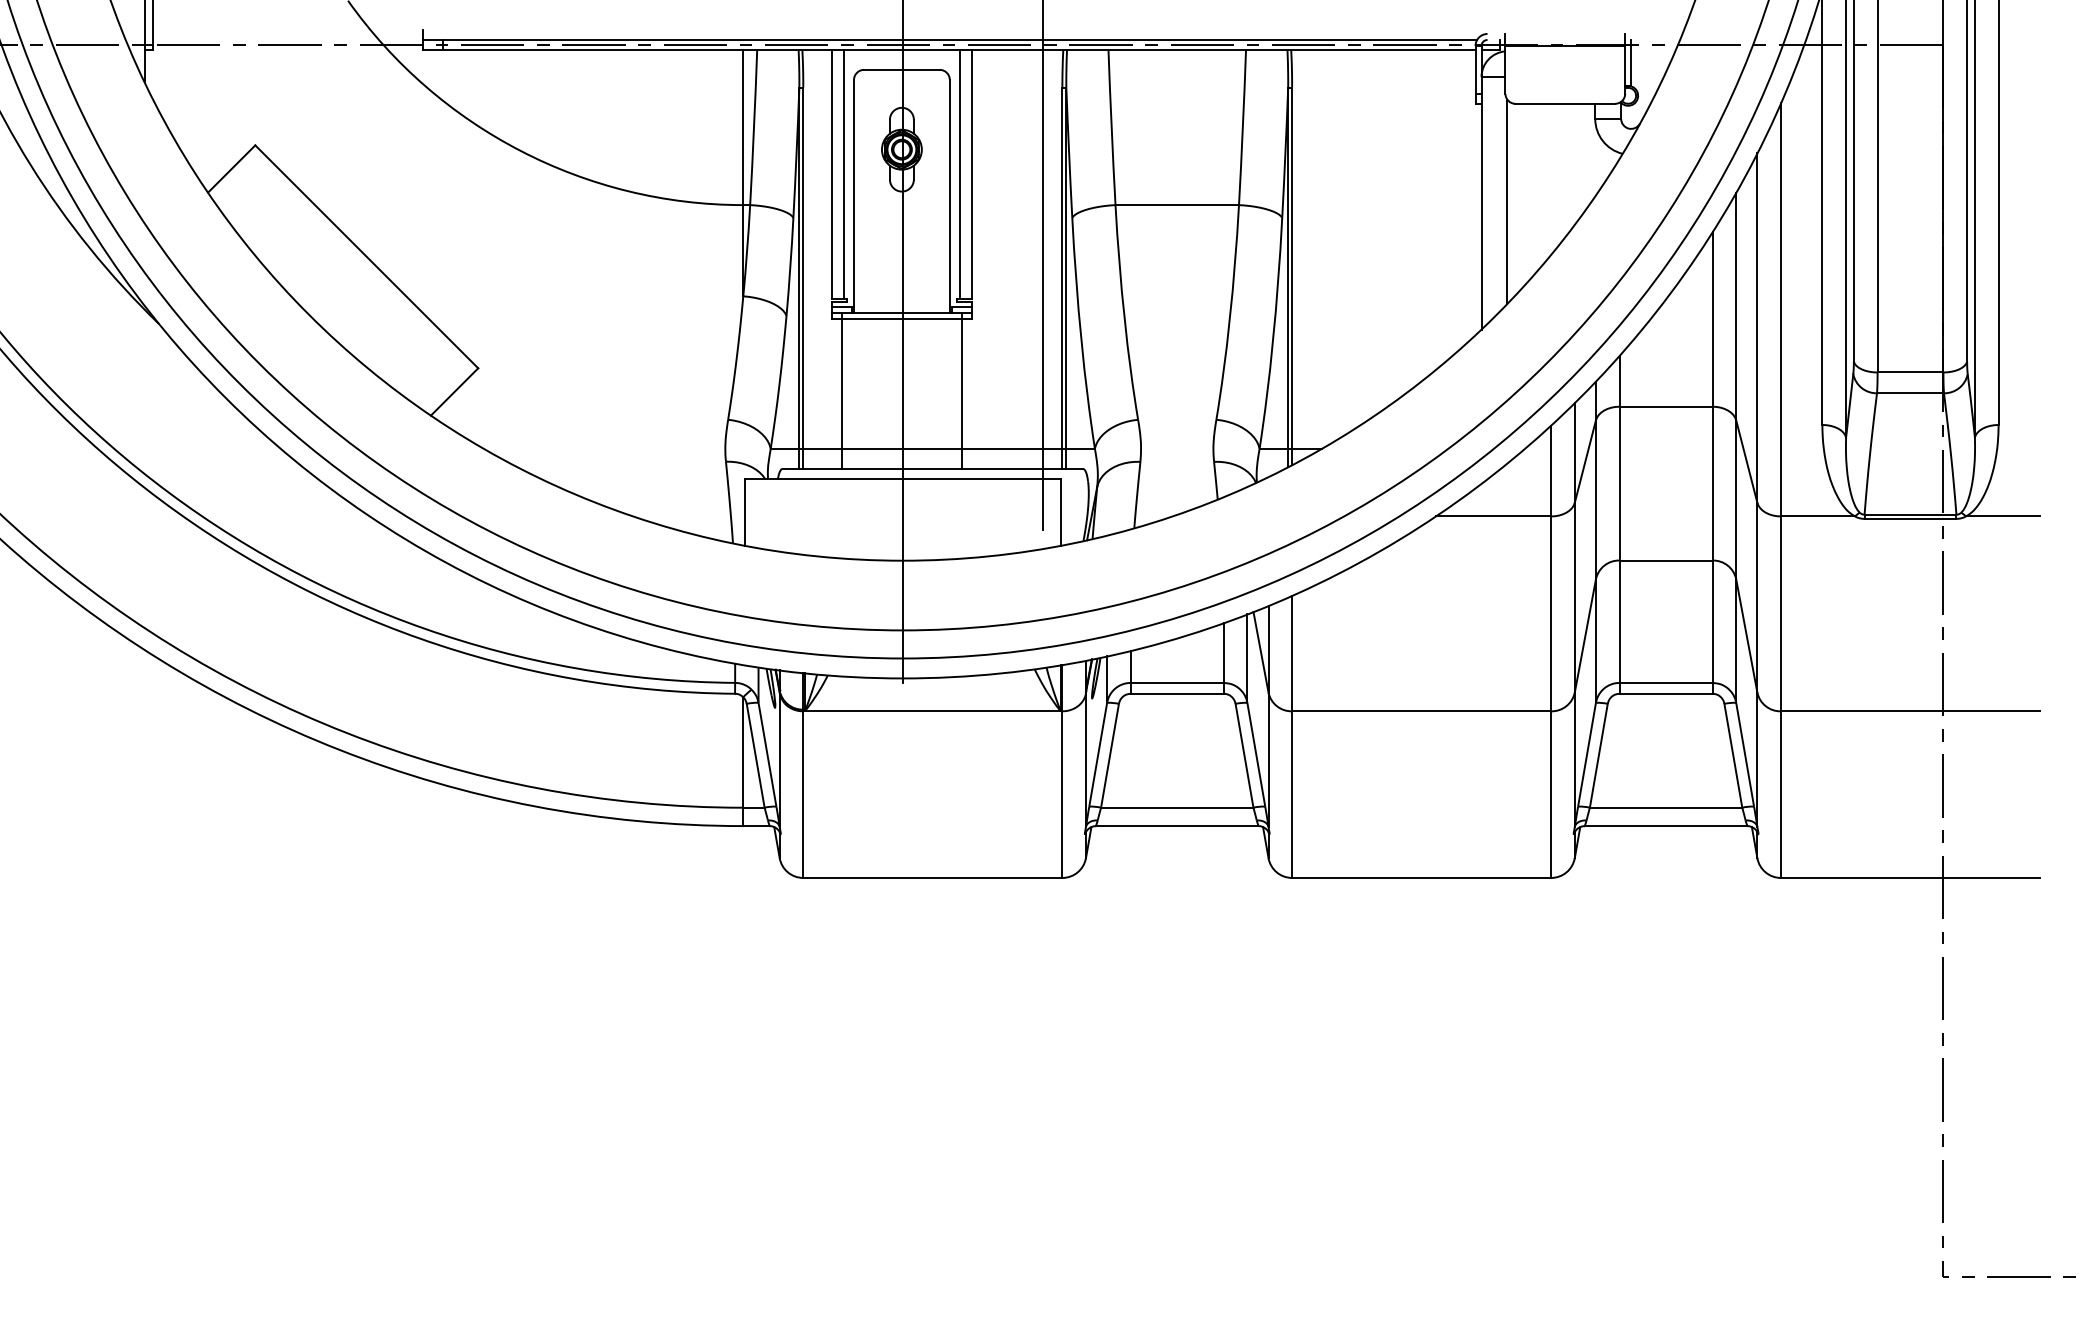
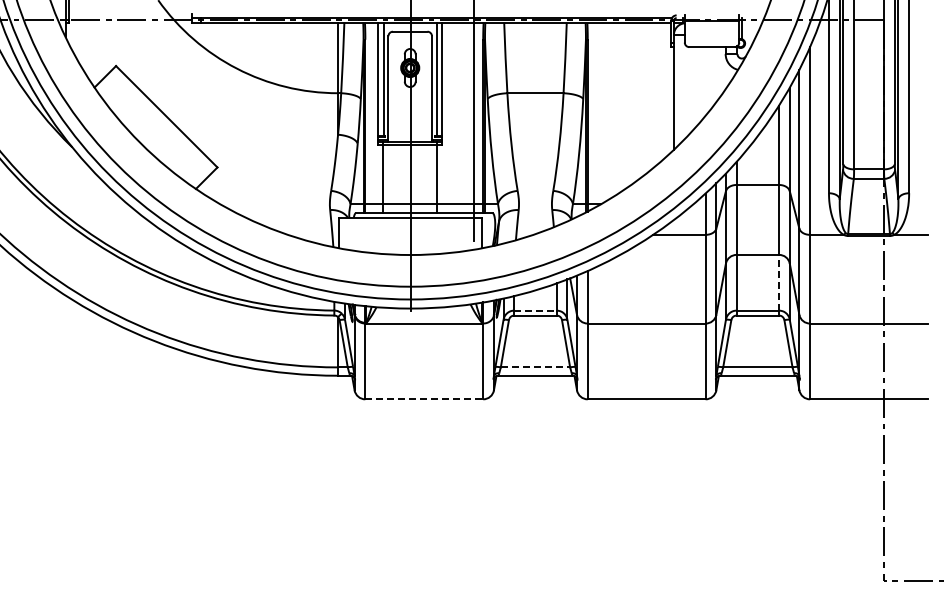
line: (1506, 201) -> (685, 91), removed
line: (1713, 621) -> (779, 282), solid -> dashed
line: (1177, 682) -> (535, 310), solid -> dashed
line: (1177, 807) -> (535, 367), solid -> dashed
line: (933, 878) -> (424, 399), solid -> dashed

